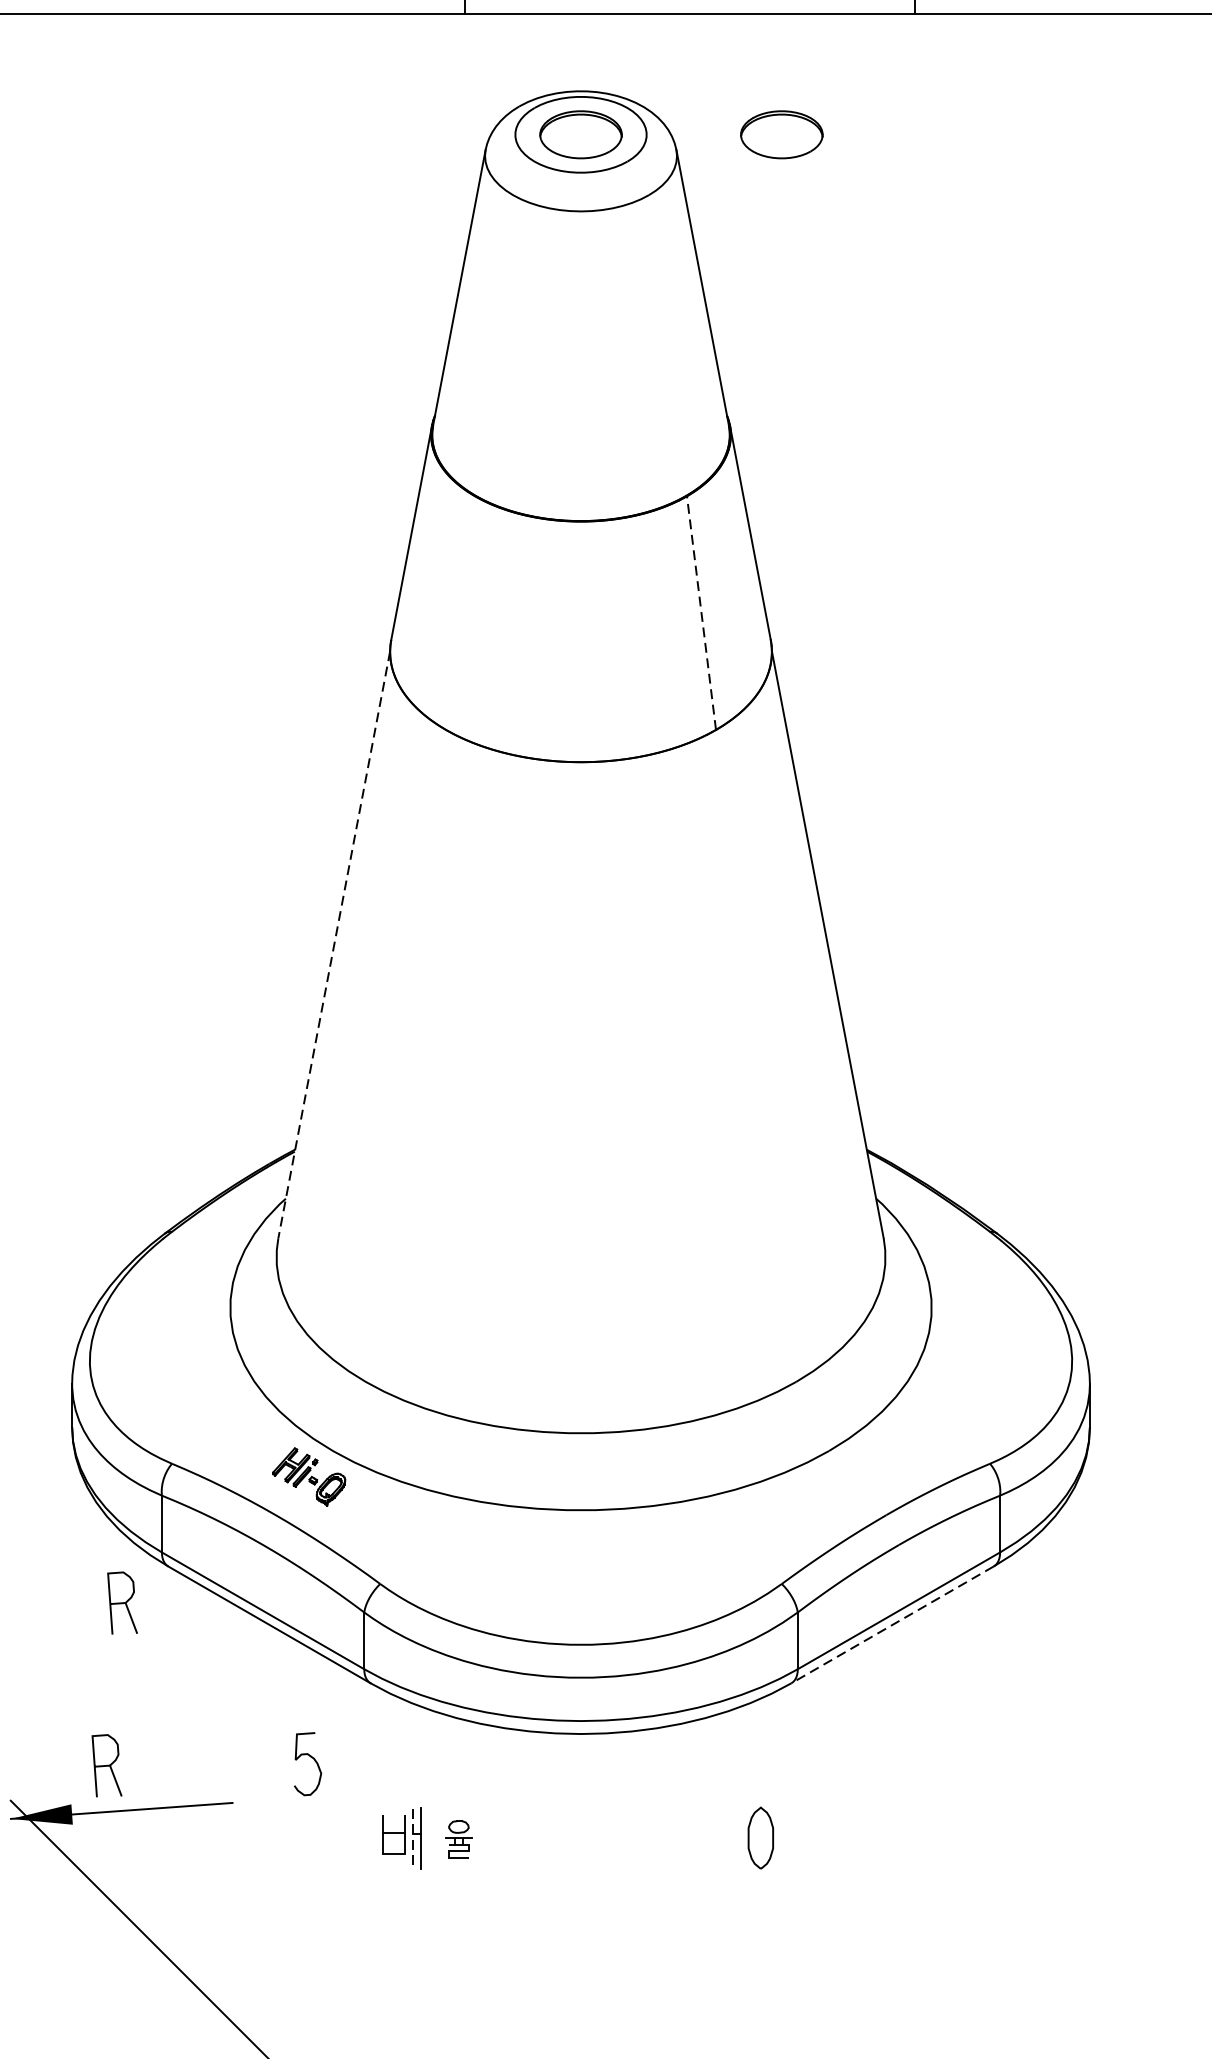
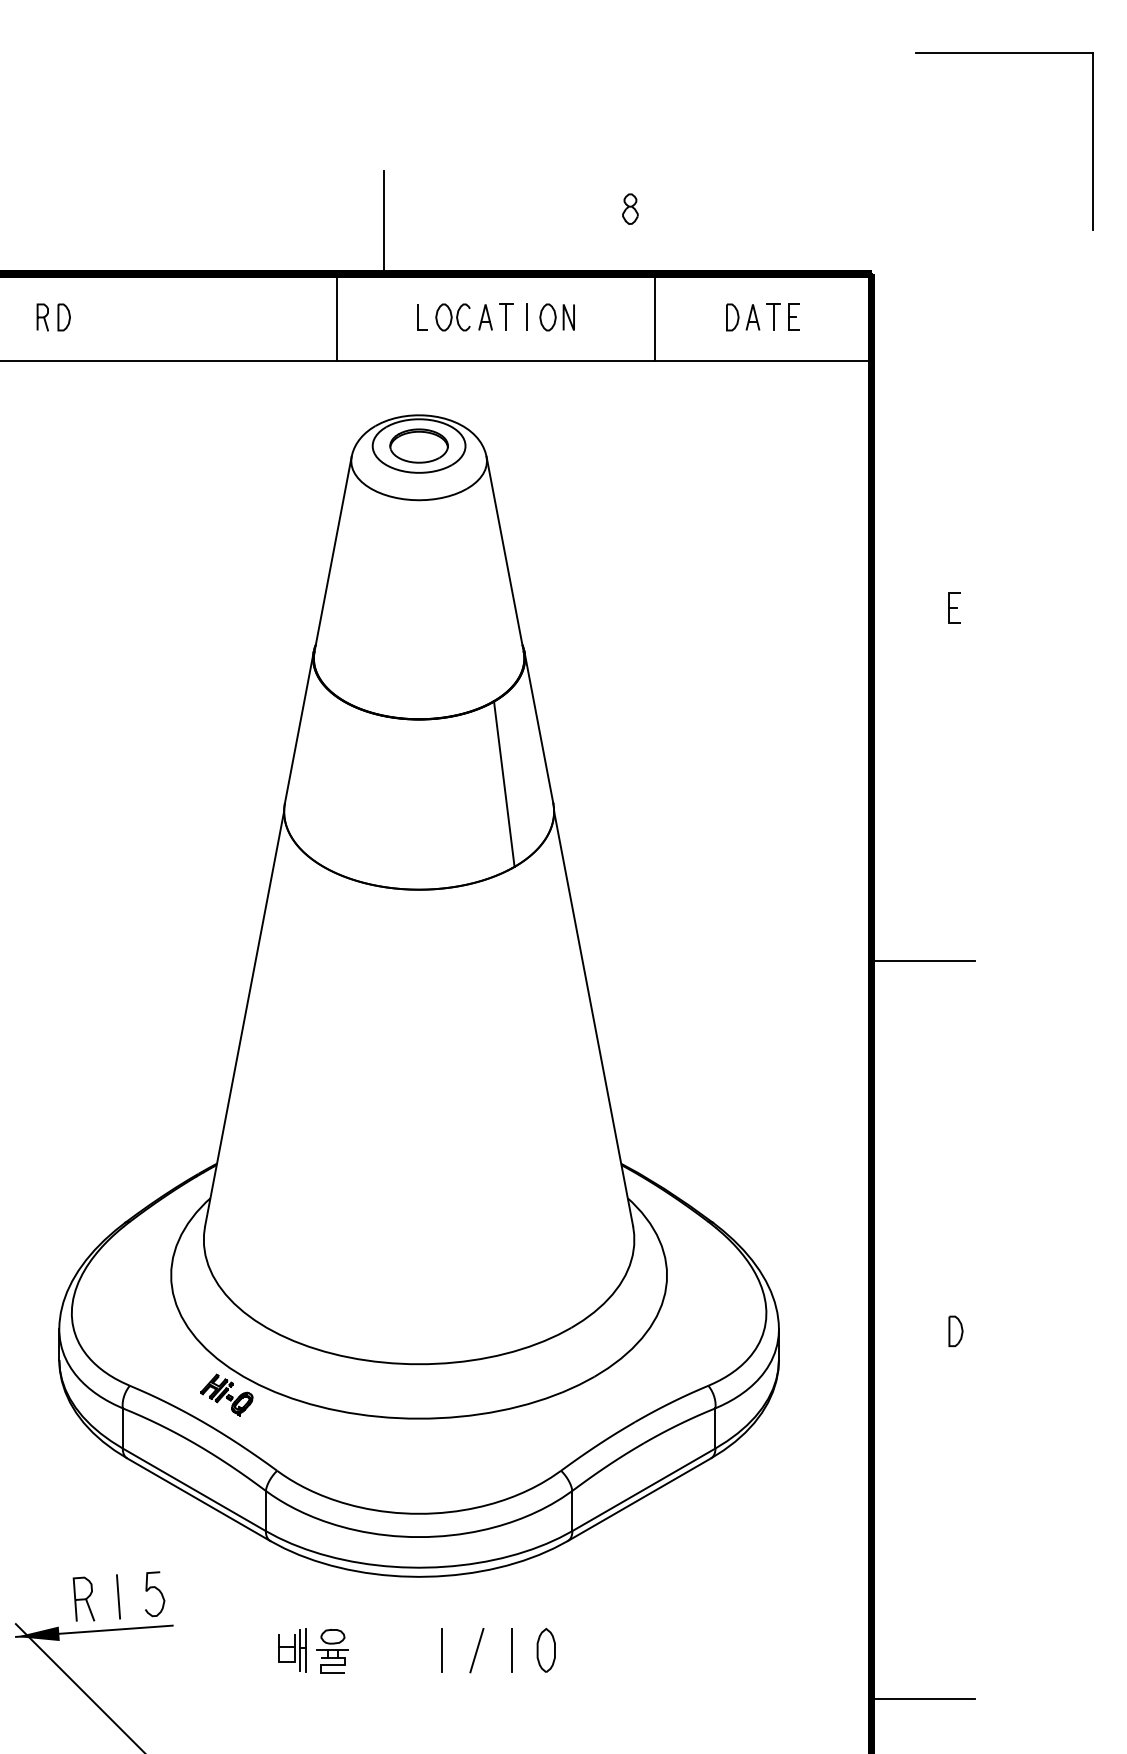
part: (780, 134) -> (560, 445), removed
line: (701, 611) -> (504, 783), dashed -> solid
line: (334, 945) -> (244, 1019), dashed -> solid
part: (121, 1601) -> (94, 1483), removed
line: (892, 1624) -> (639, 1499), dashed -> solid
curve: (311, 1758) -> (157, 1590), moved
line: (155, 1761) -> (118, 1596), added
line: (413, 1838) -> (300, 1650), dashed -> solid
line: (614, 1838) -> (442, 1650), added
line: (662, 1838) -> (476, 1650), added
line: (711, 1838) -> (511, 1650), added
part: (458, 1839) -> (332, 1651), size x1.67

